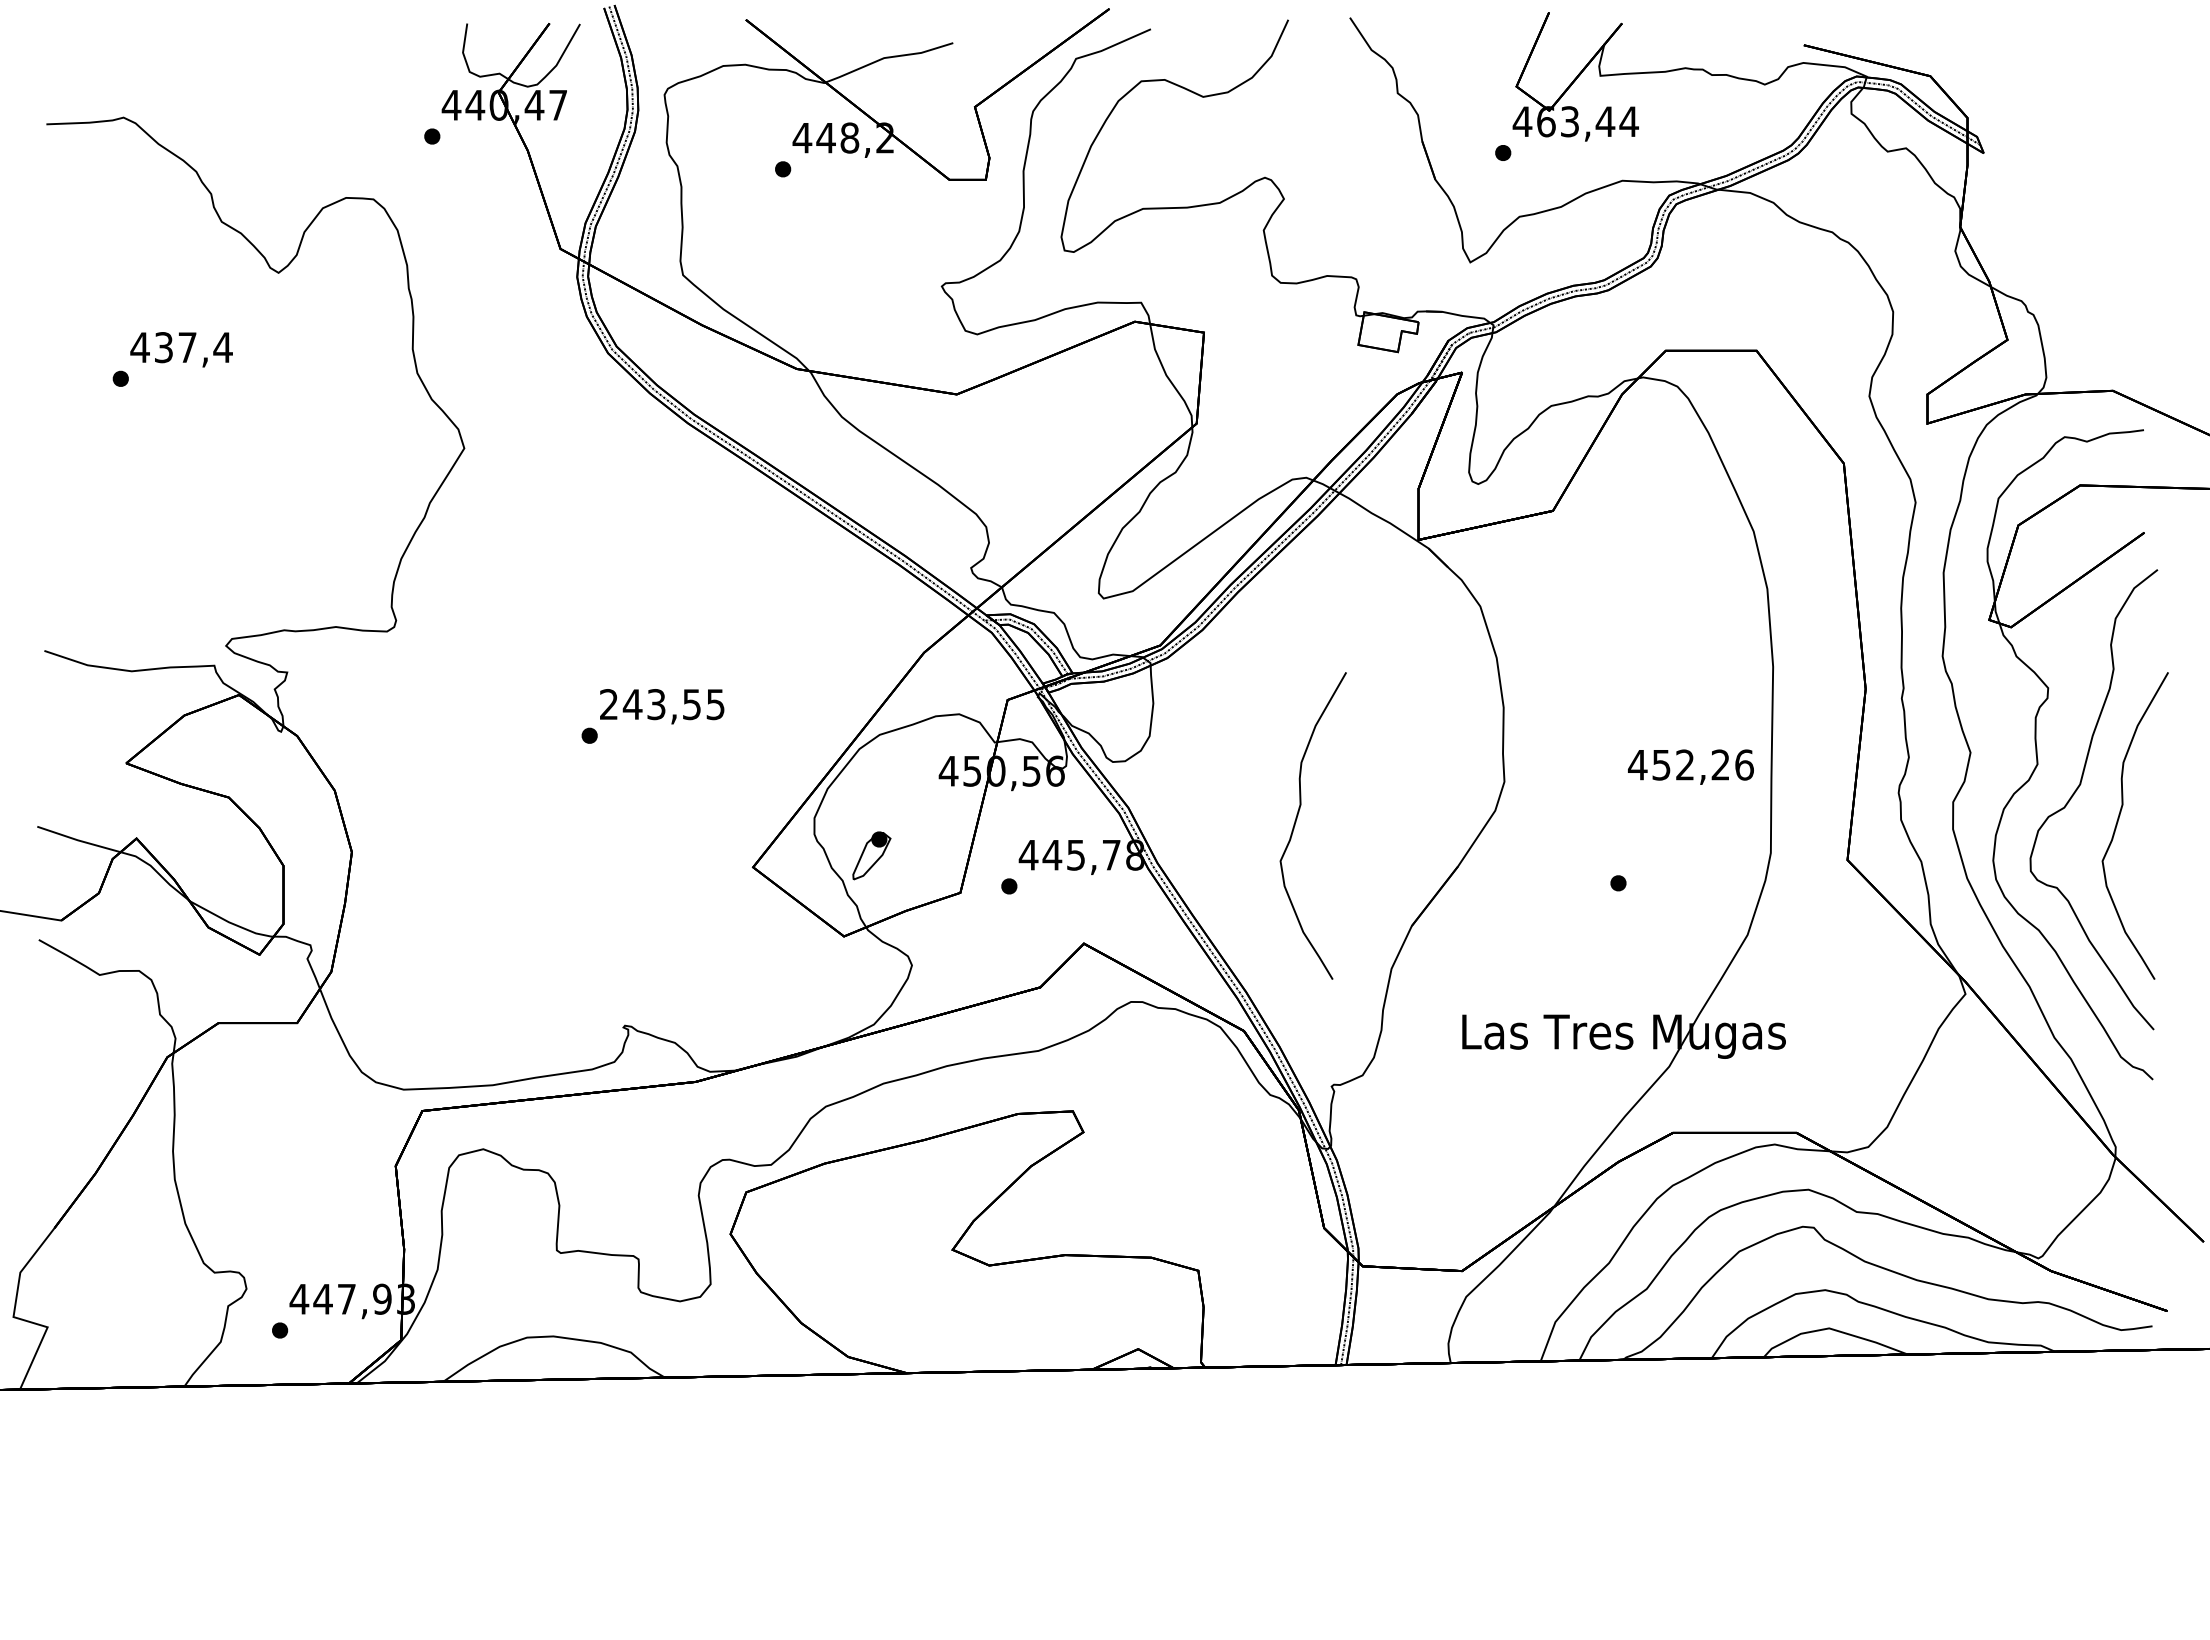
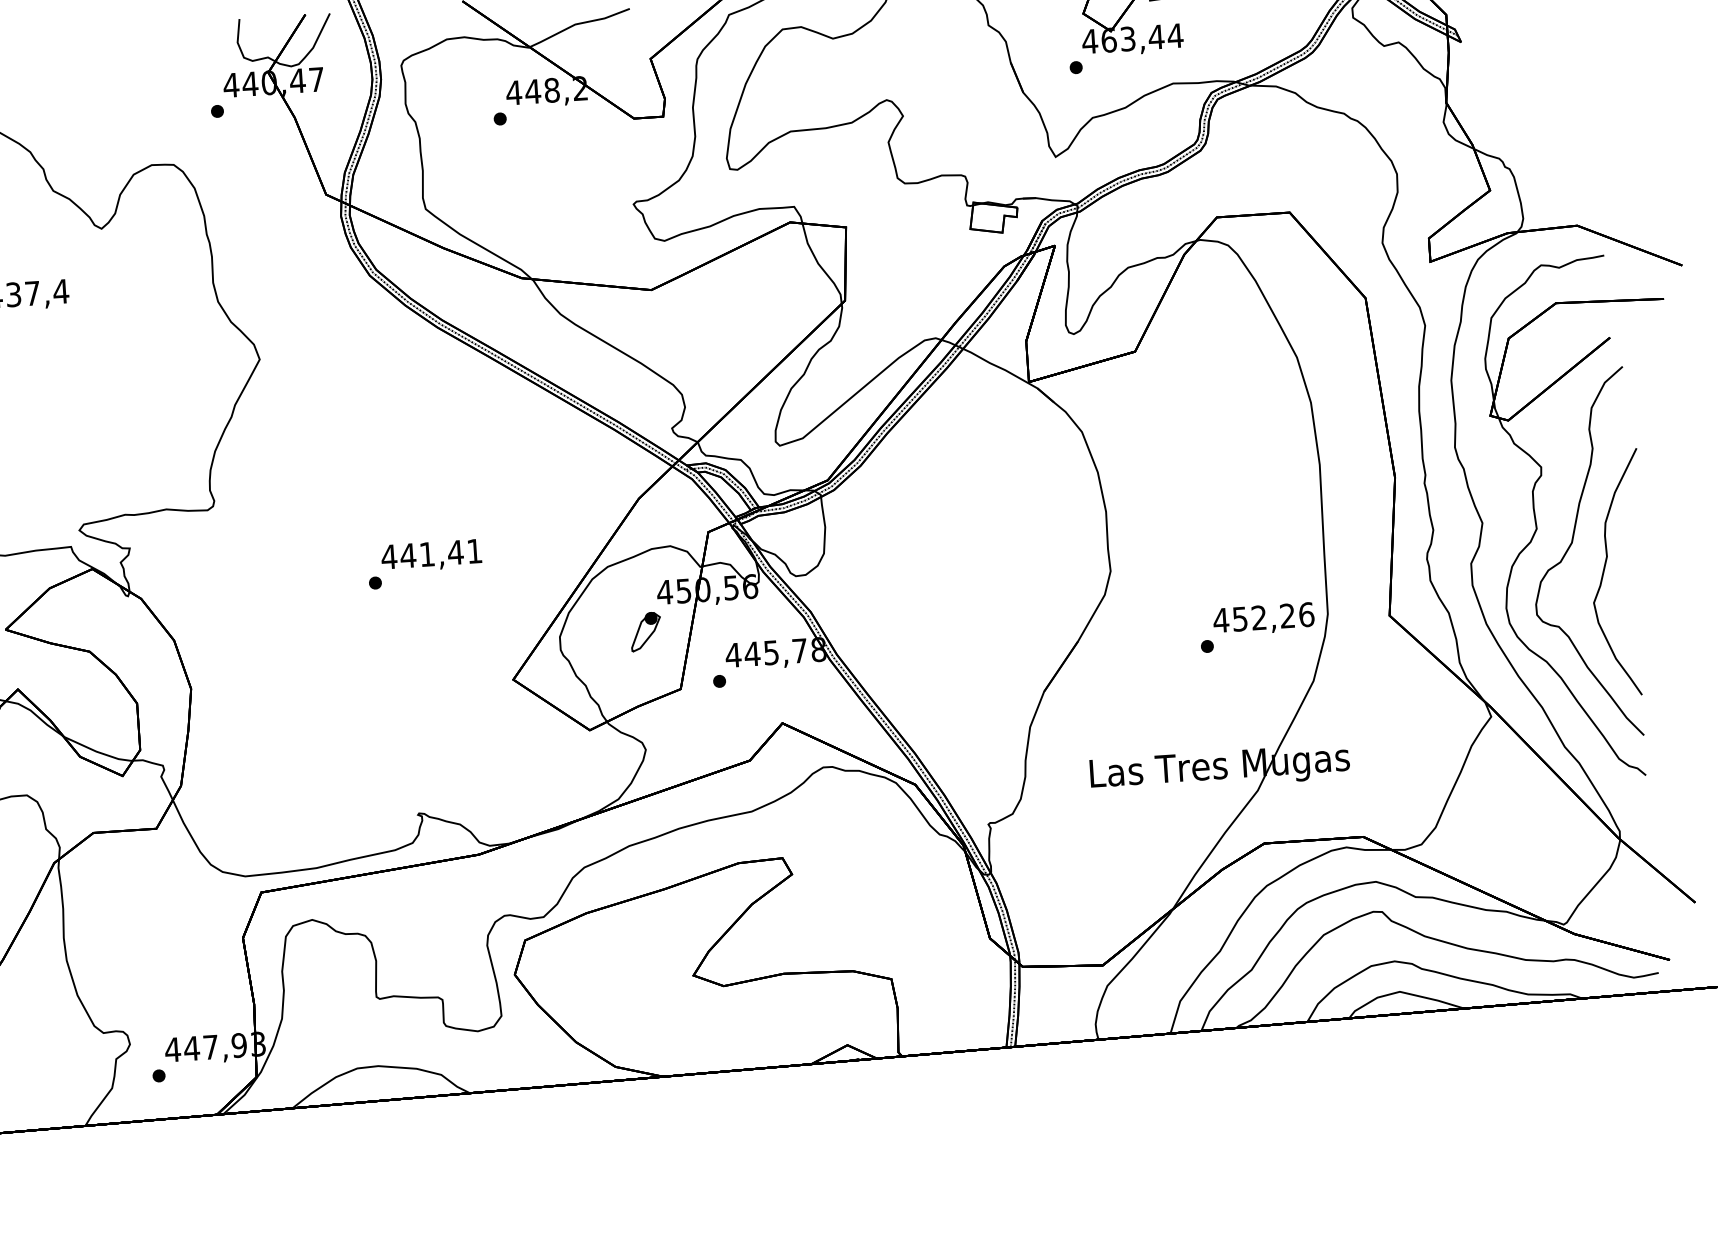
text: (661, 704) -> (431, 554), 243,55 -> 441,41
text: (1690, 766) -> (1263, 618), moved
part: (1297, 819) -> (946, 612), removed
part: (871, 855) -> (645, 631), moved

